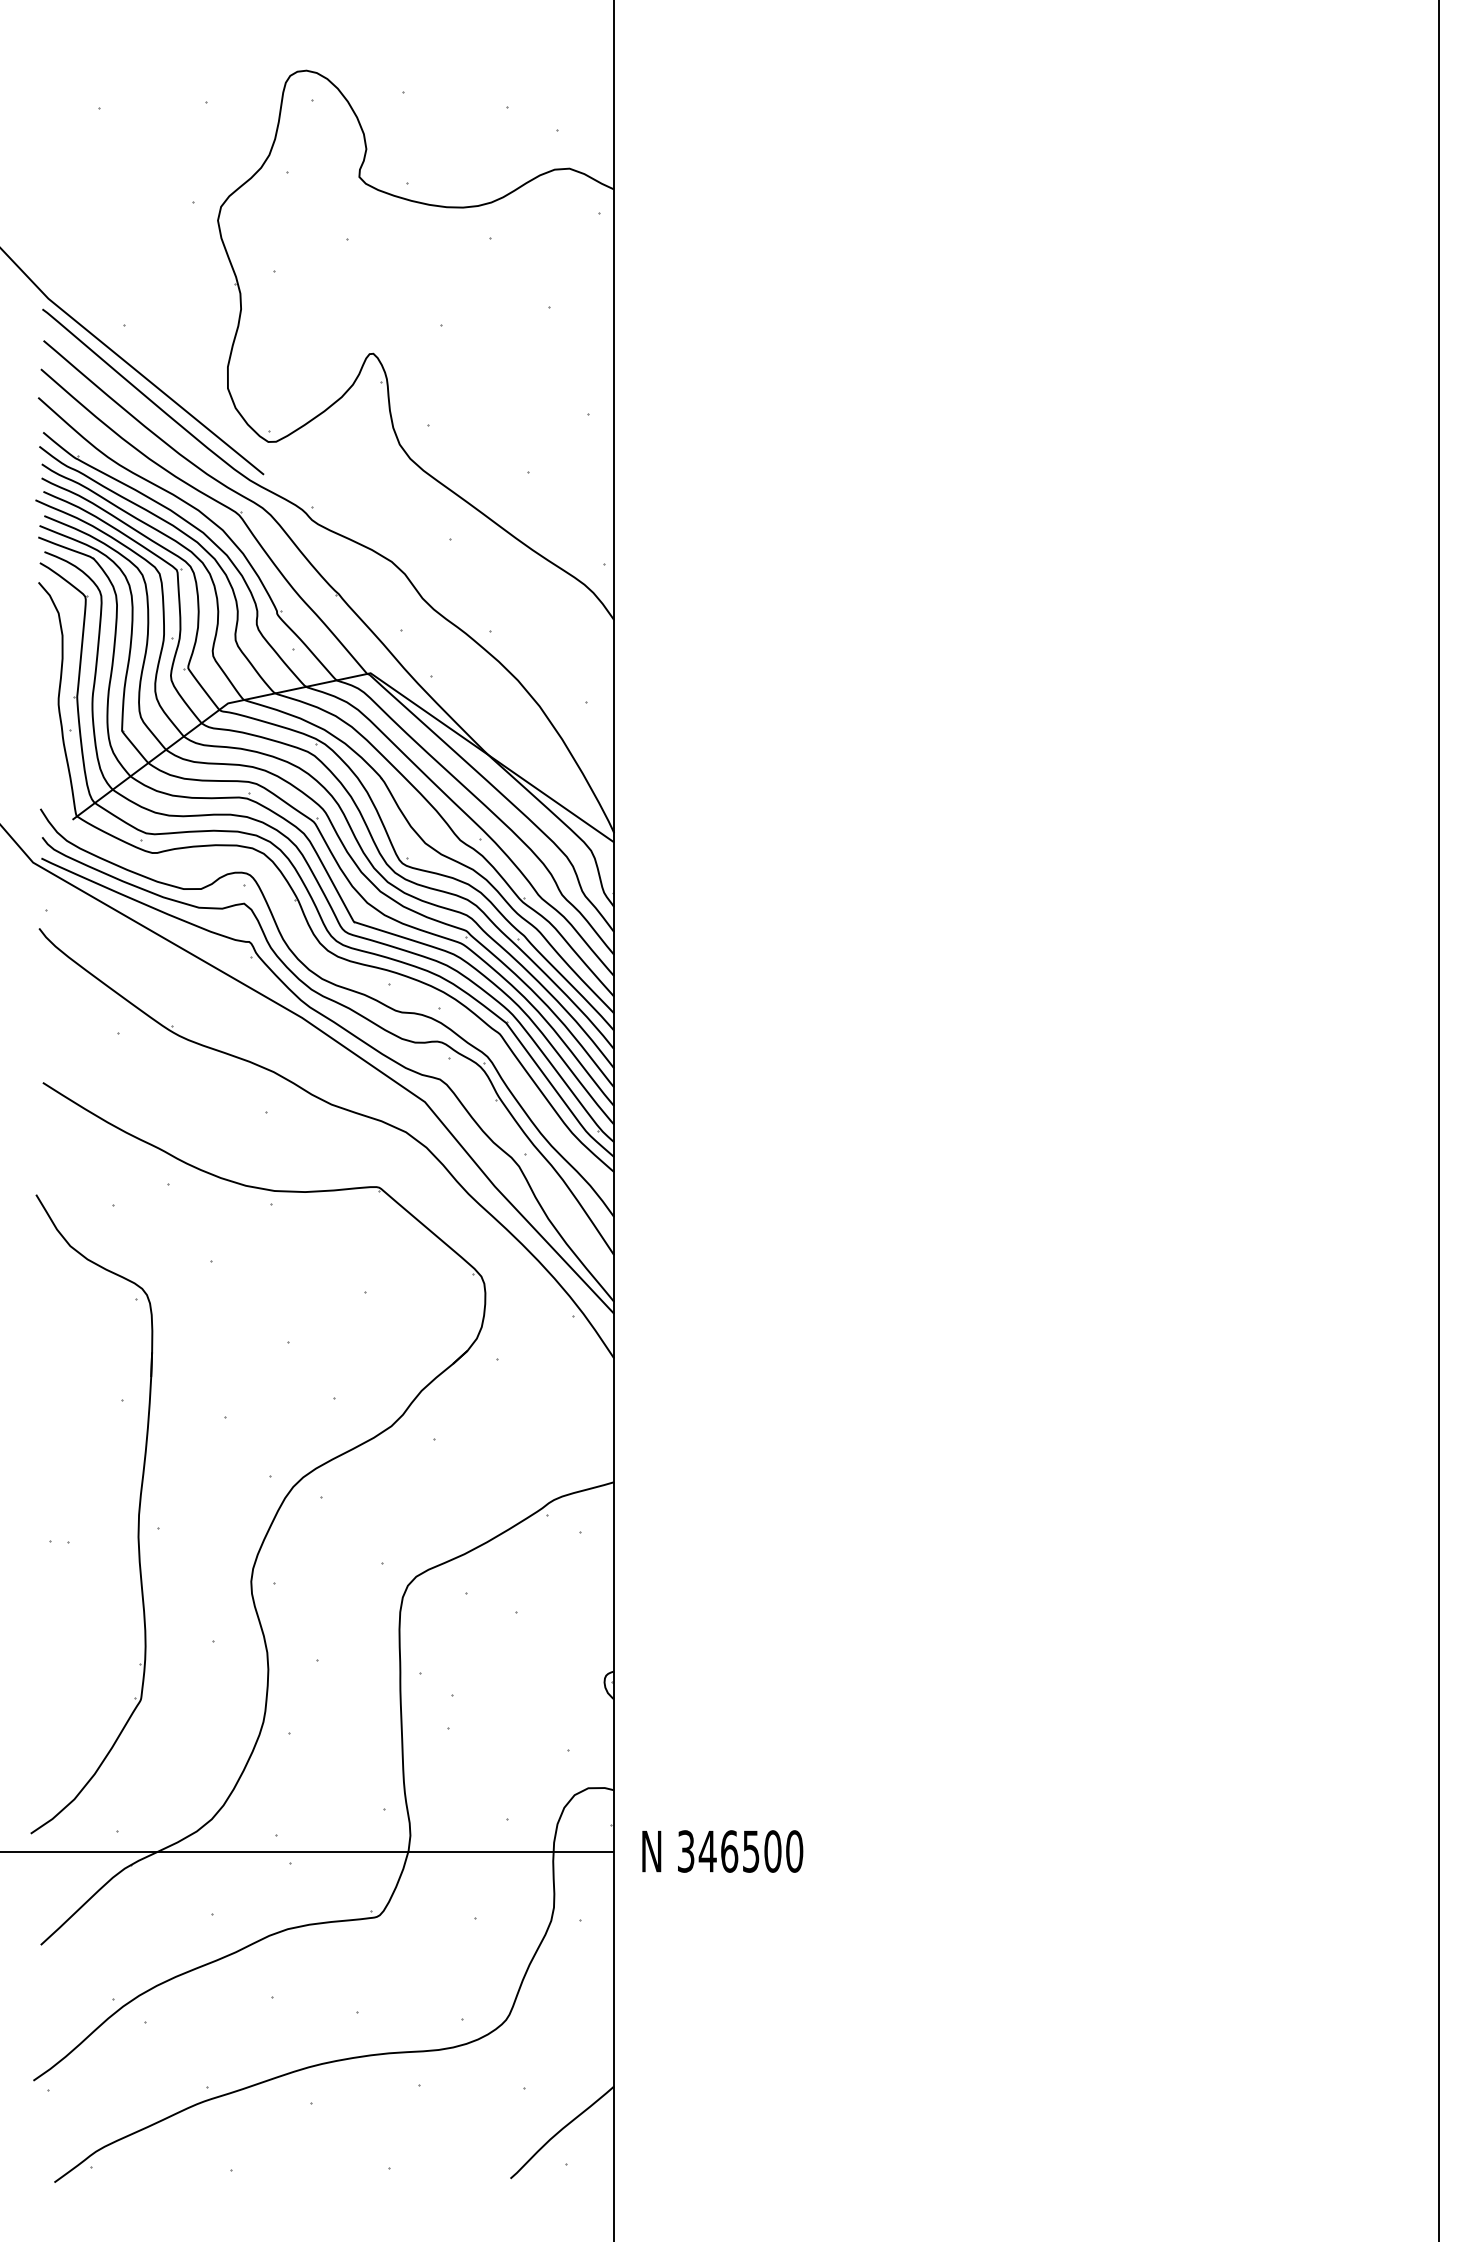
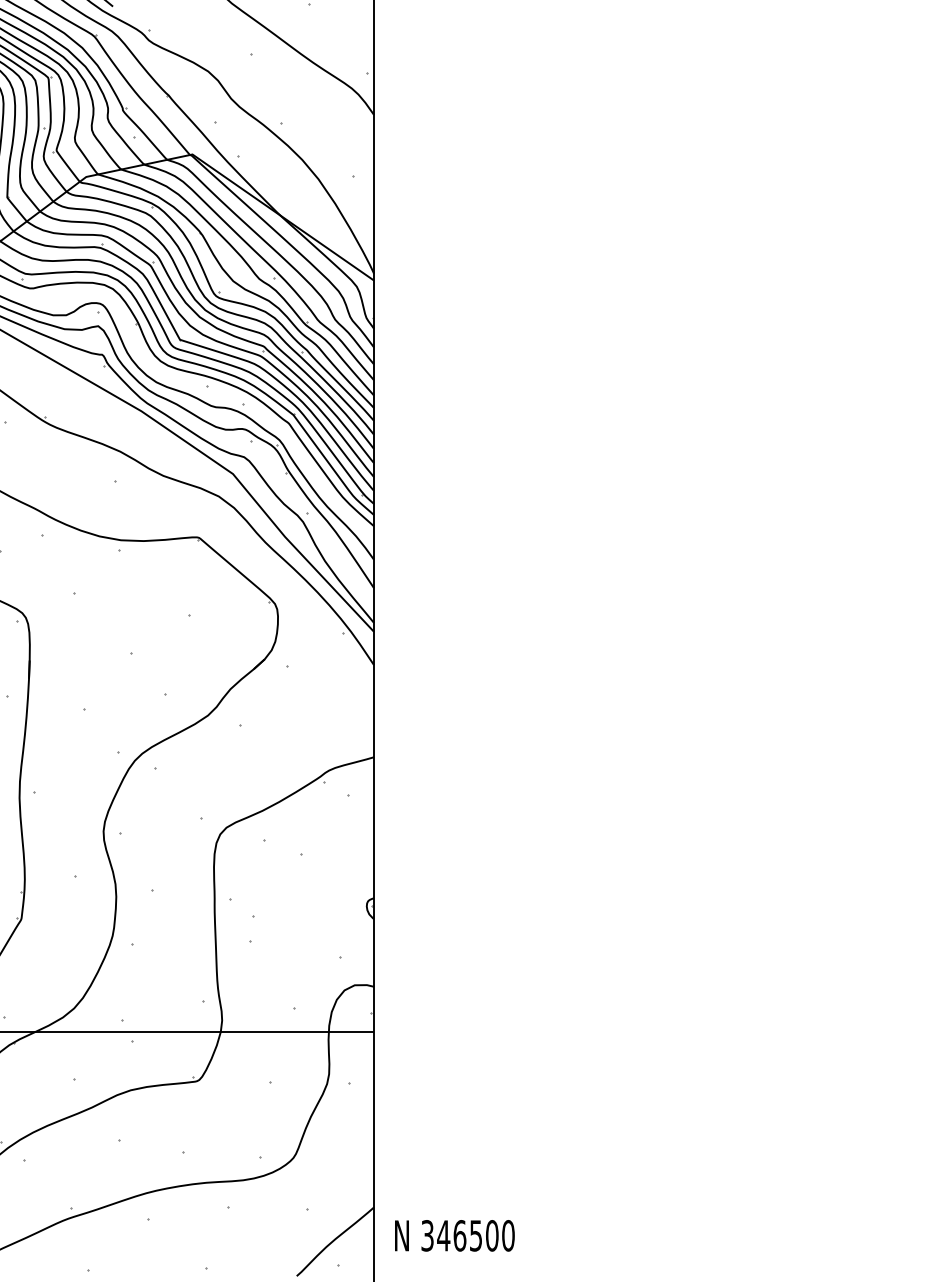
text: (722, 1851) -> (454, 1235), moved

